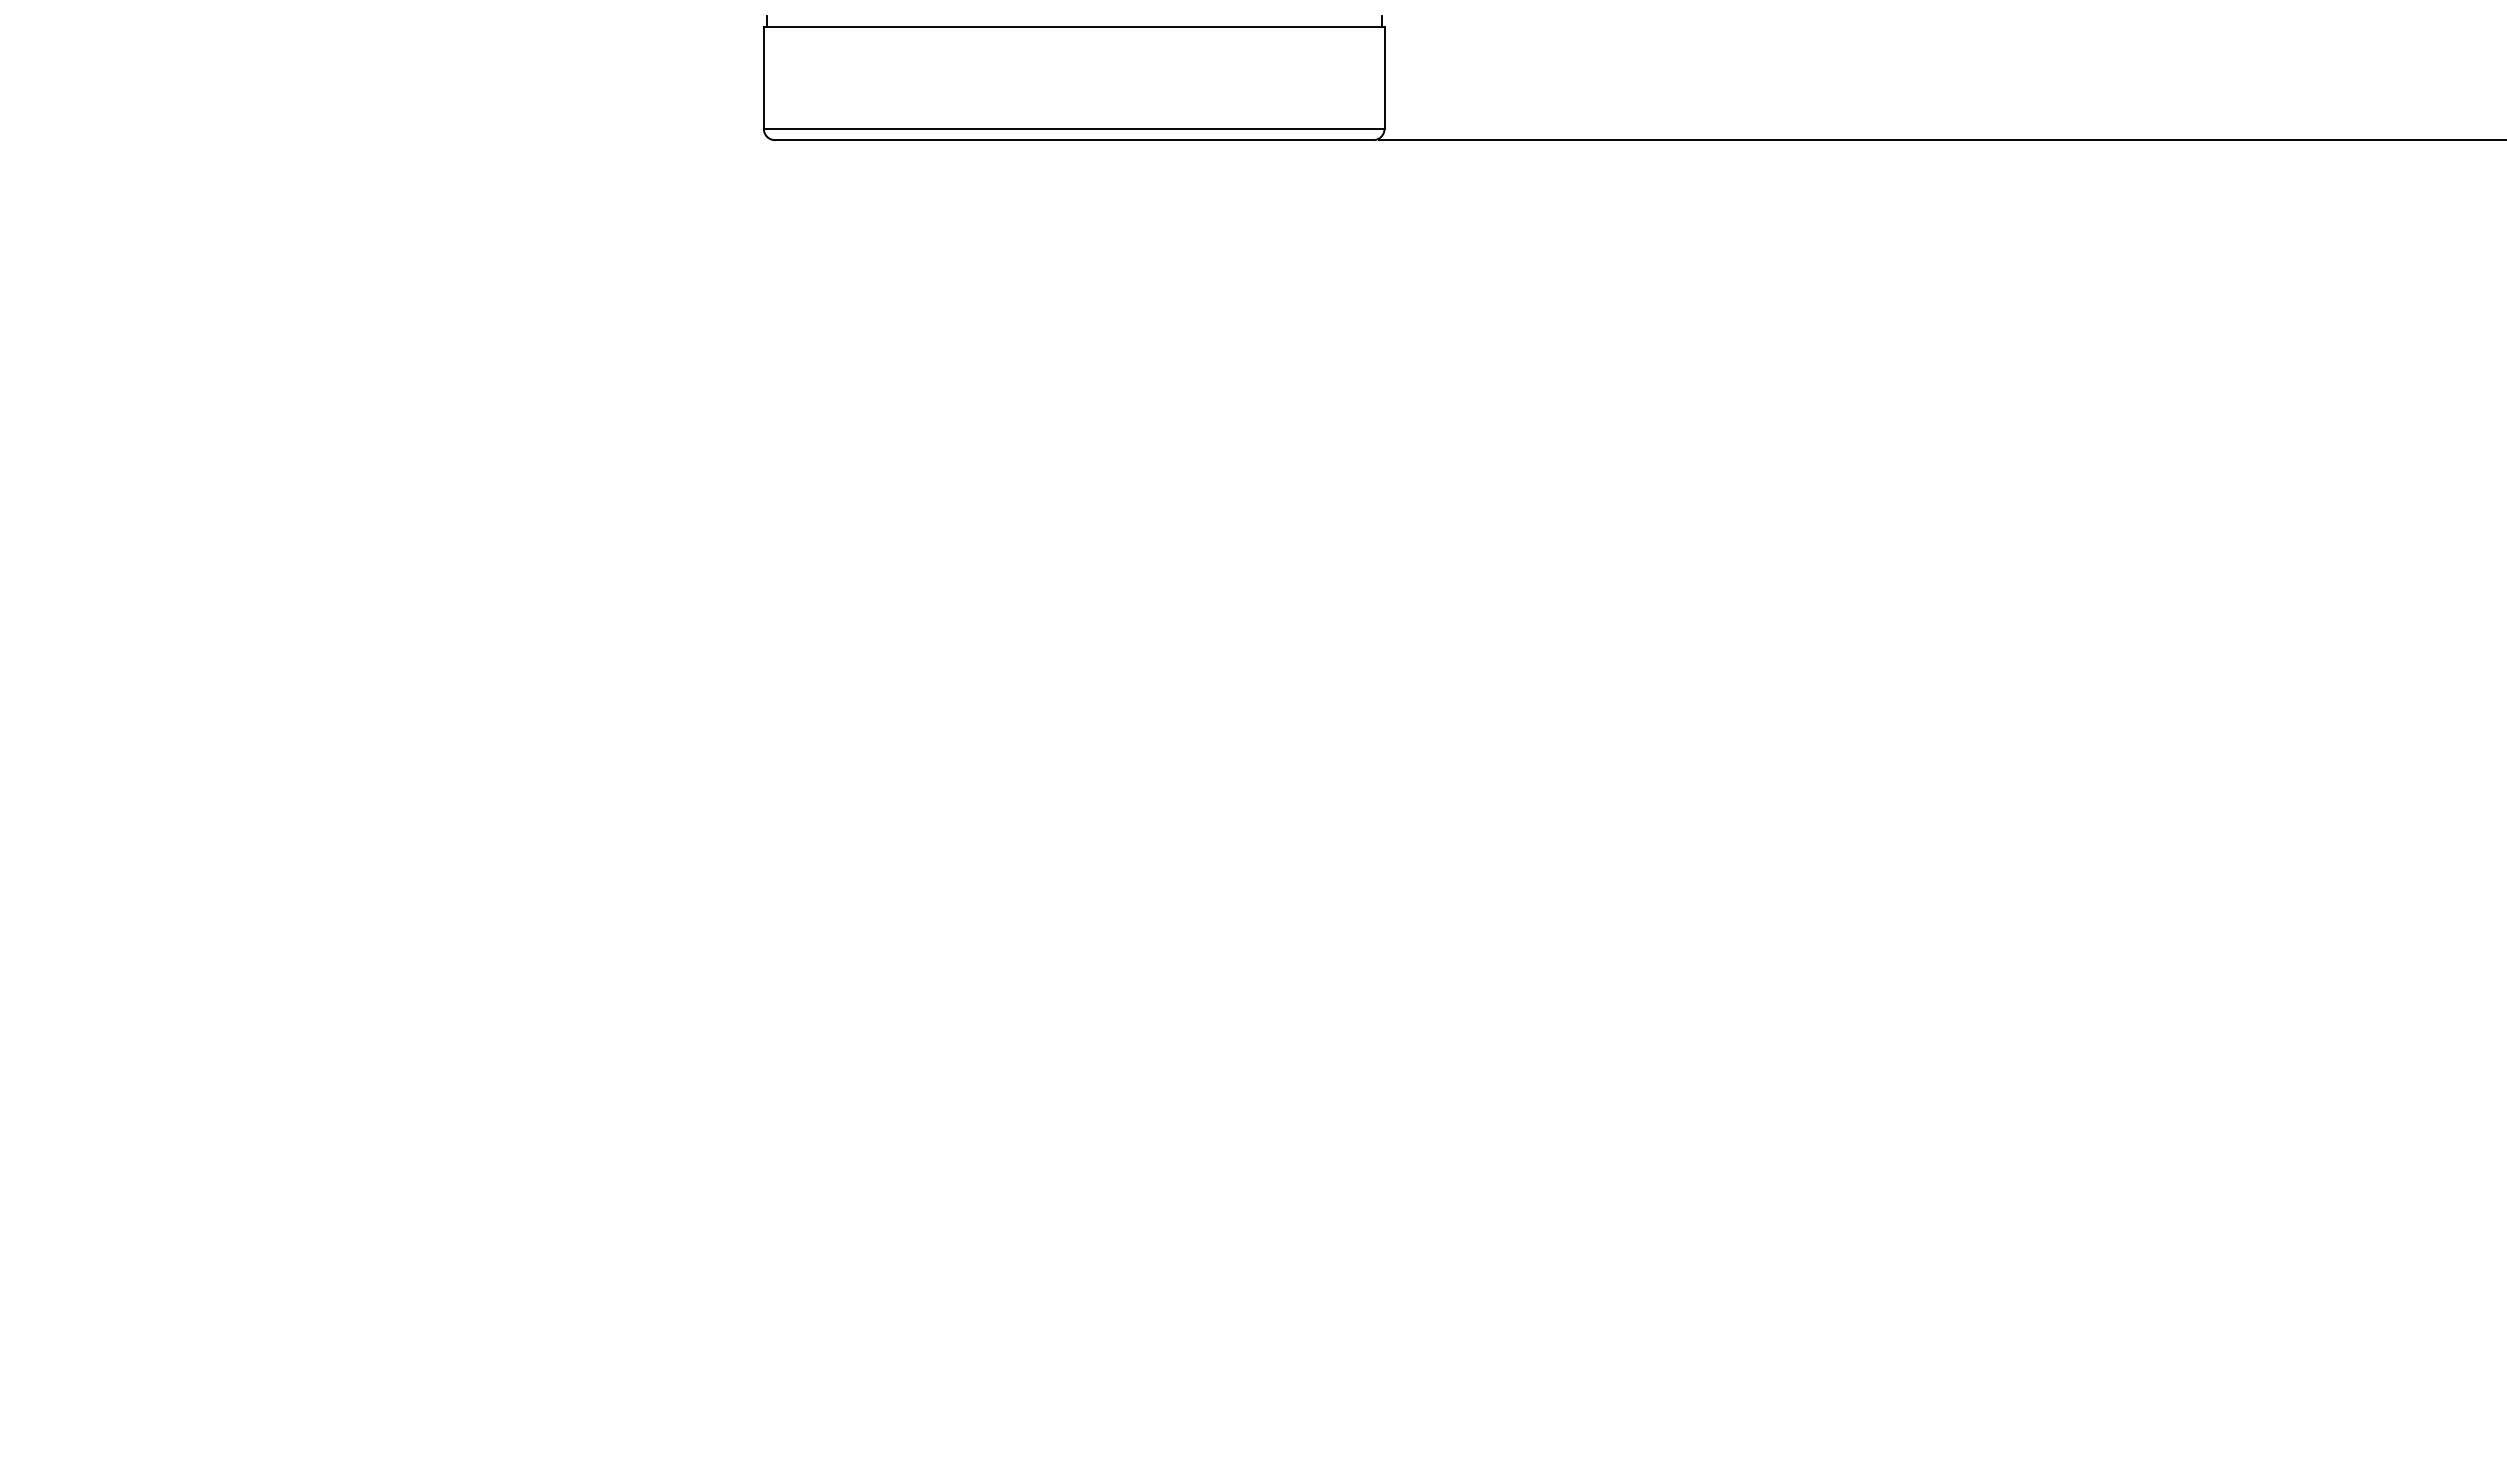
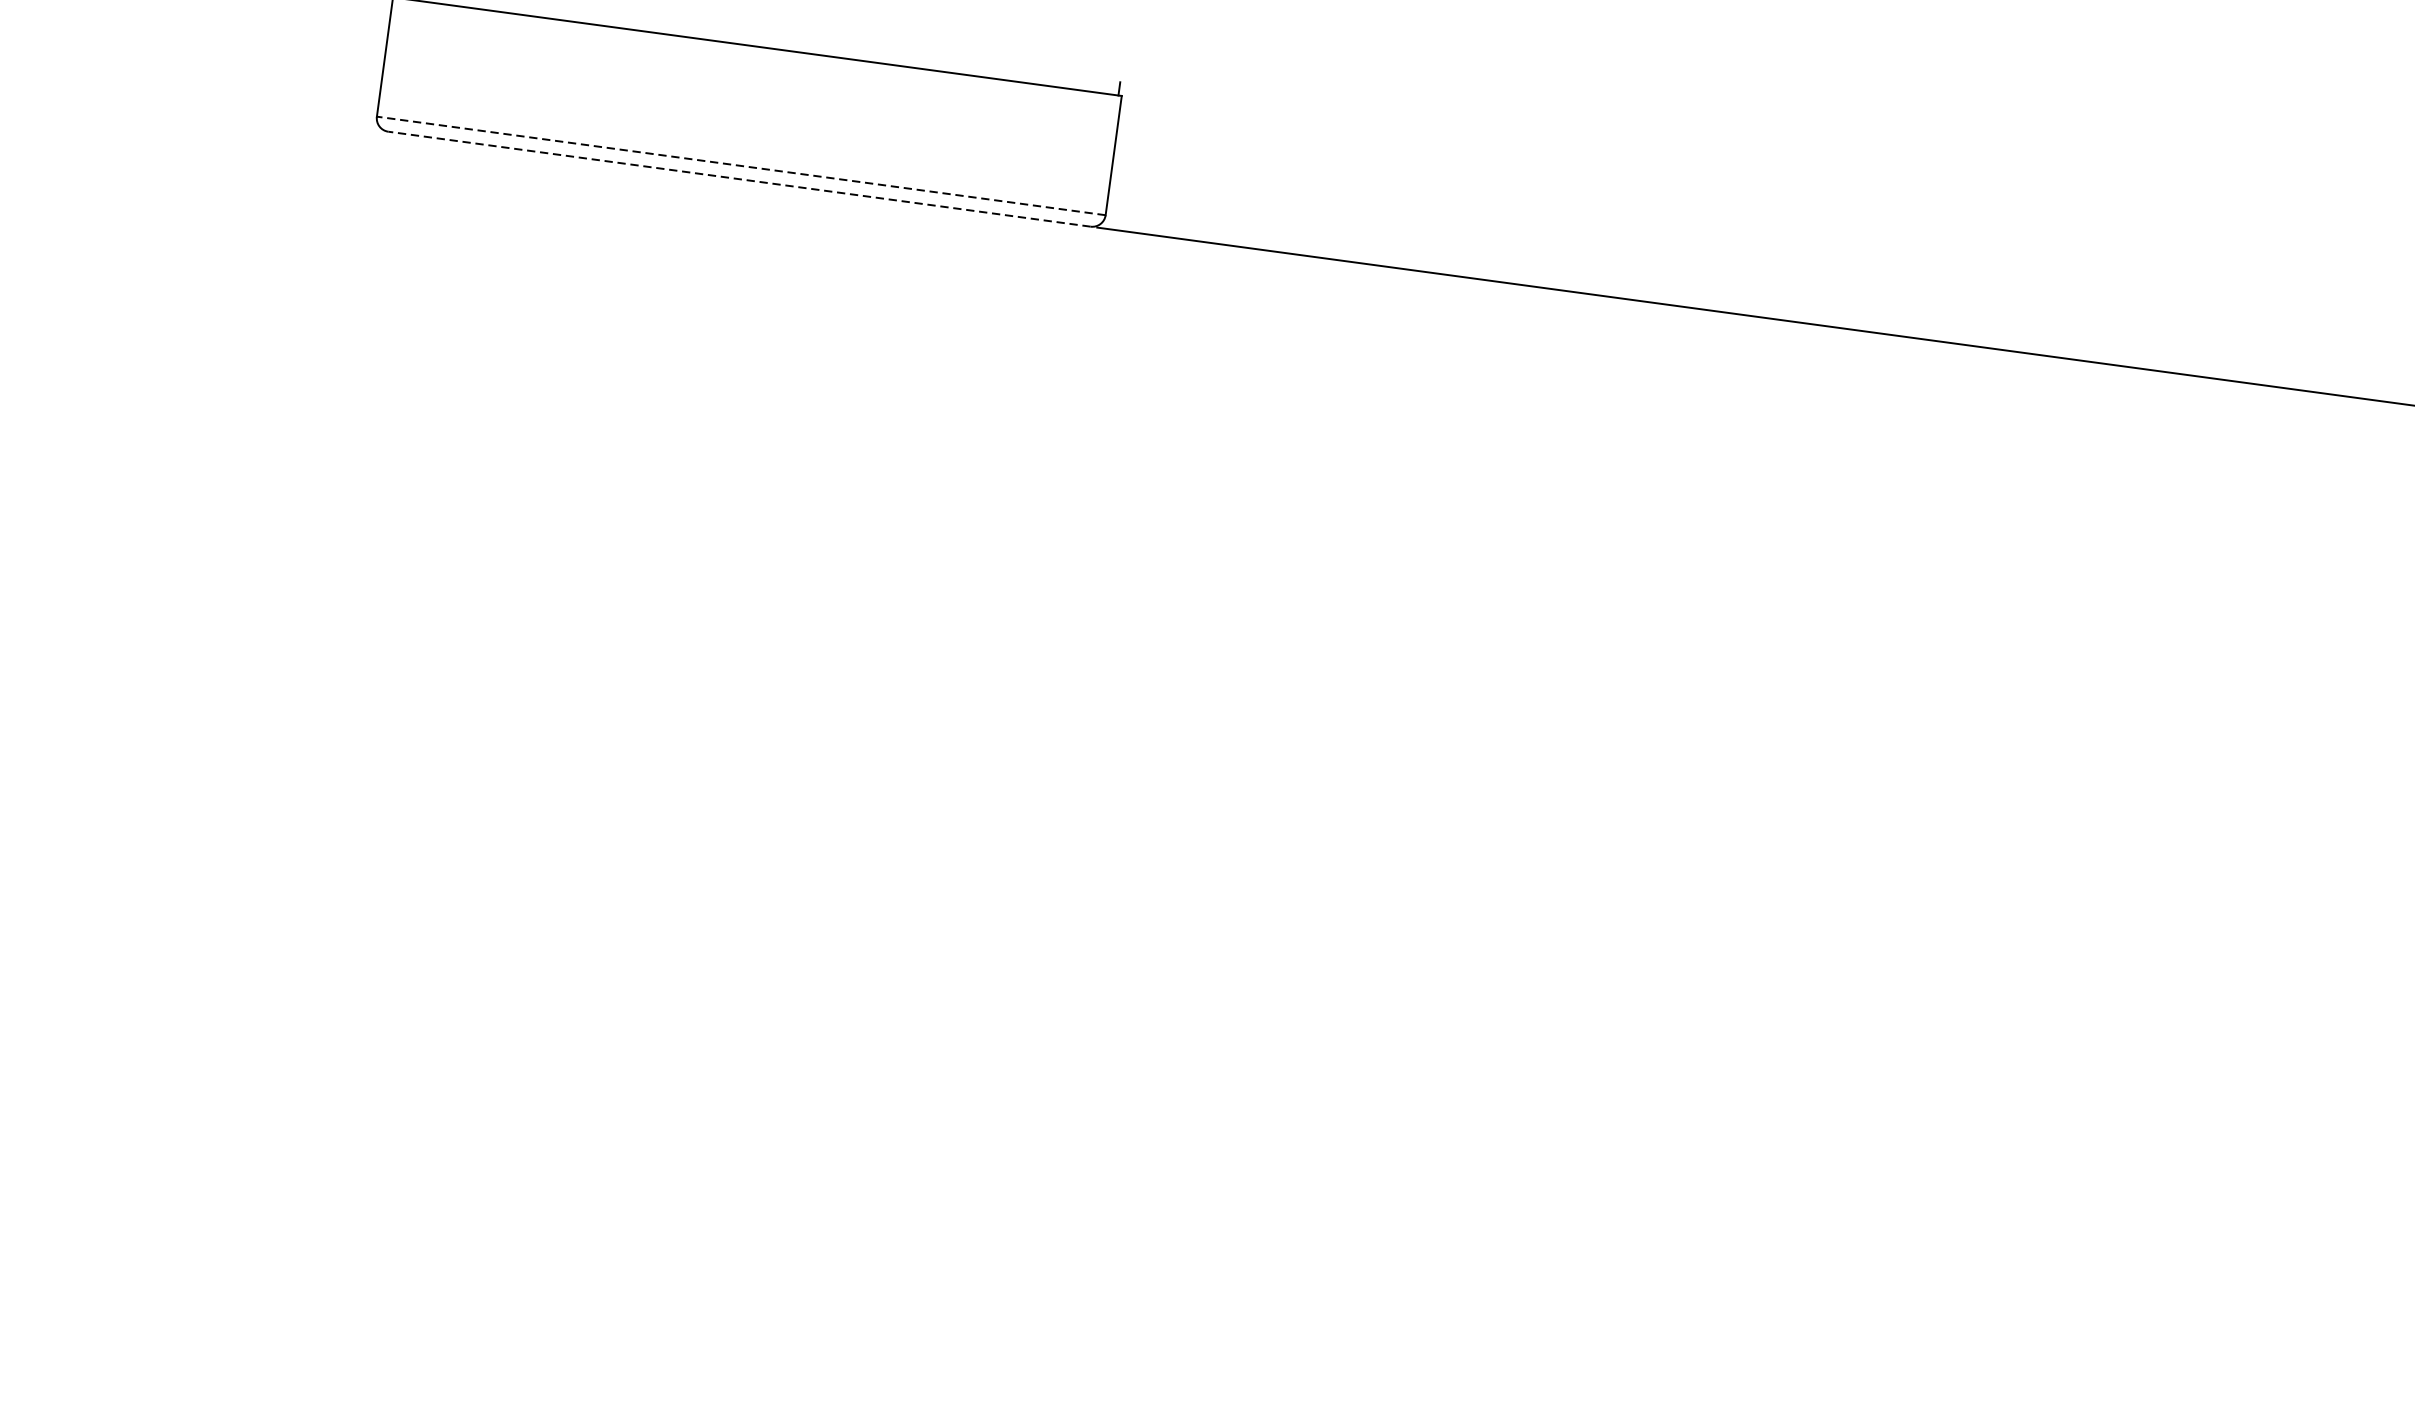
line: (1073, 128) -> (740, 165), solid -> dashed
line: (1073, 140) -> (738, 179), solid -> dashed

